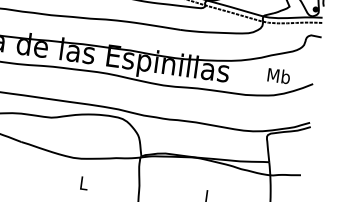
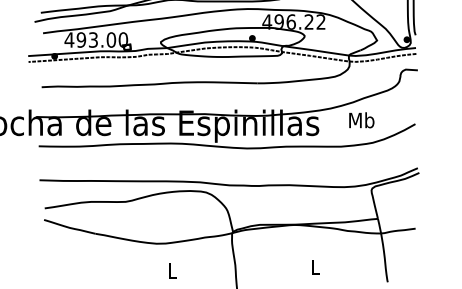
text: (278, 76) -> (361, 120), moved

